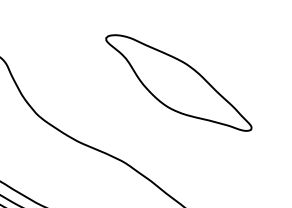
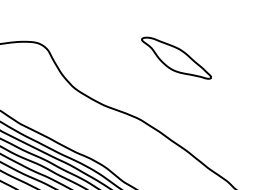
part: (178, 81) -> (176, 57), size x0.62

